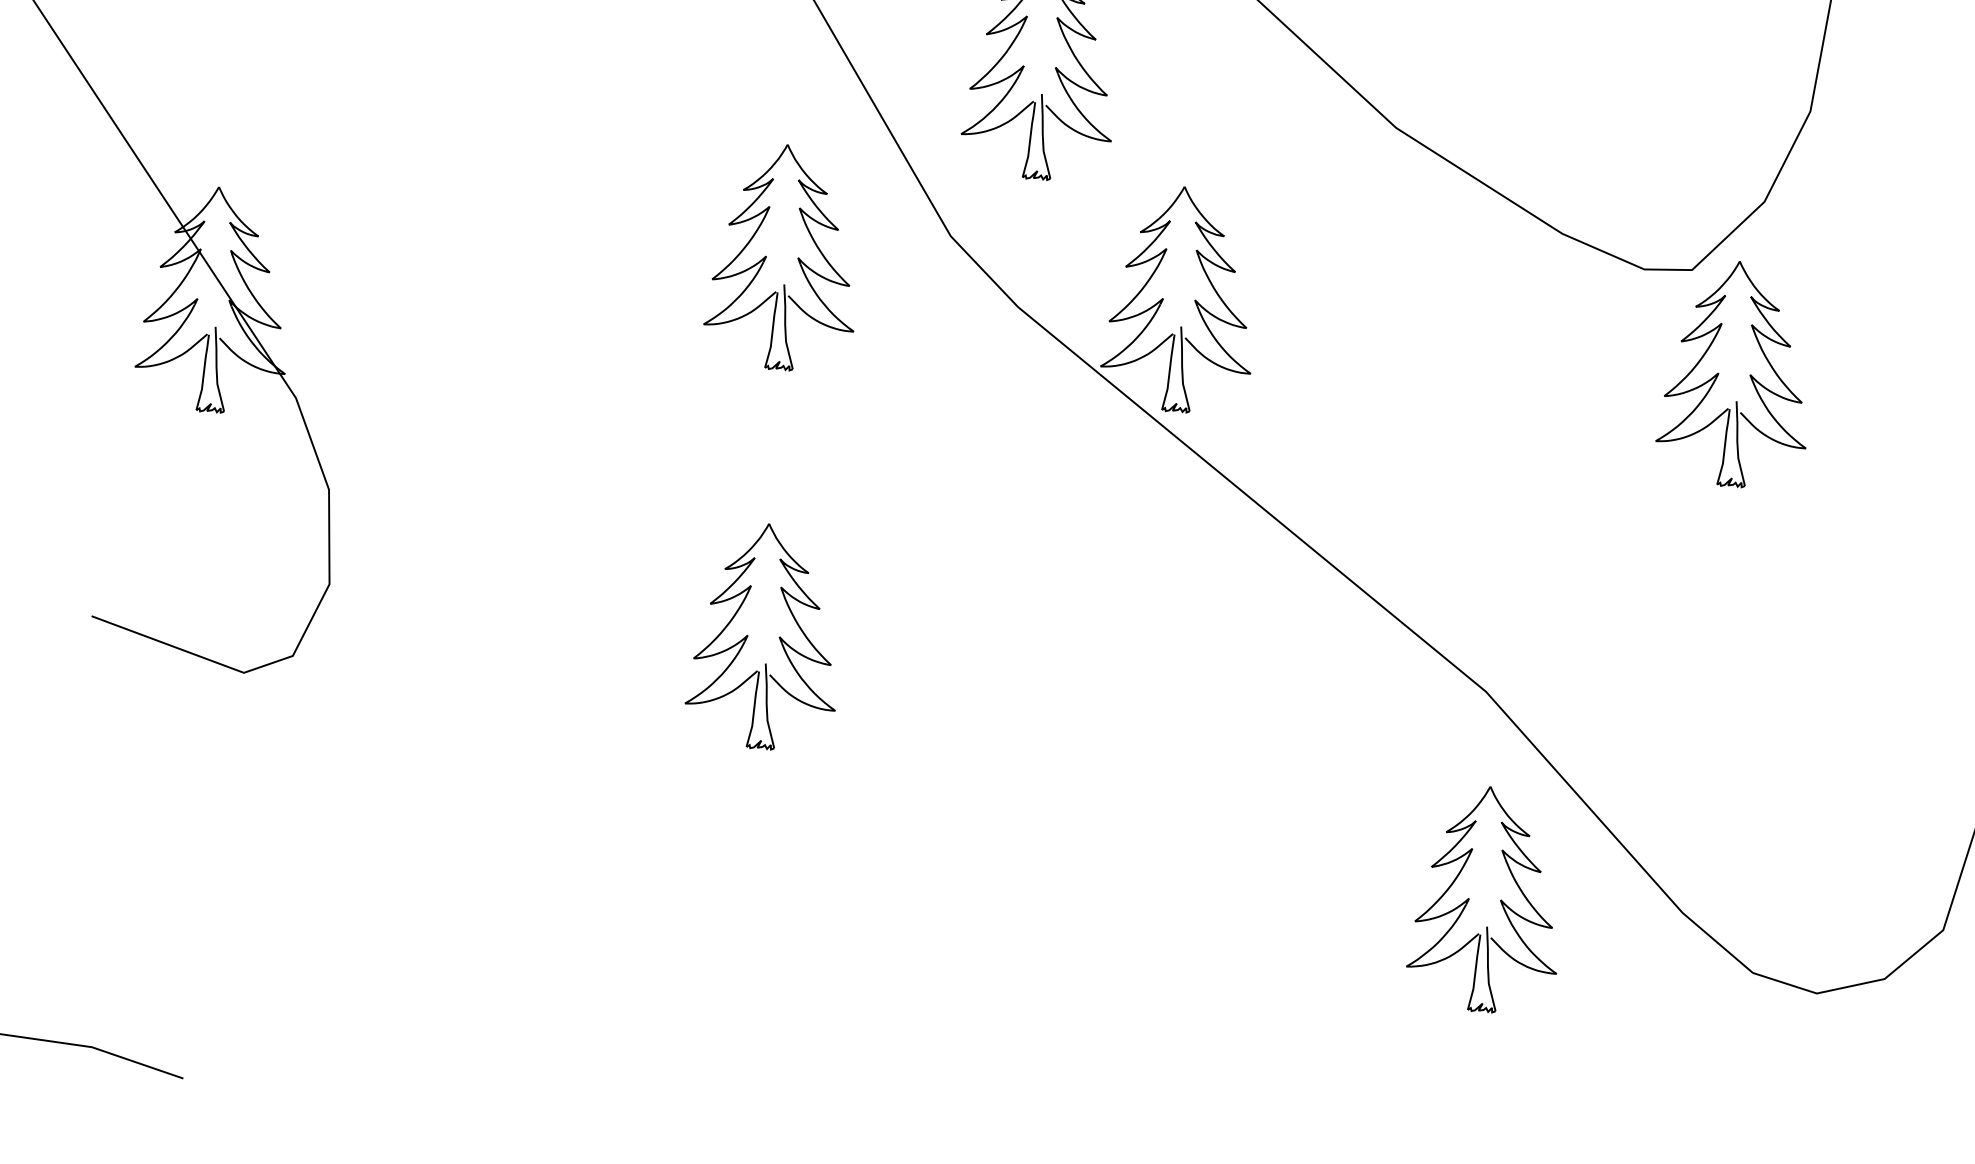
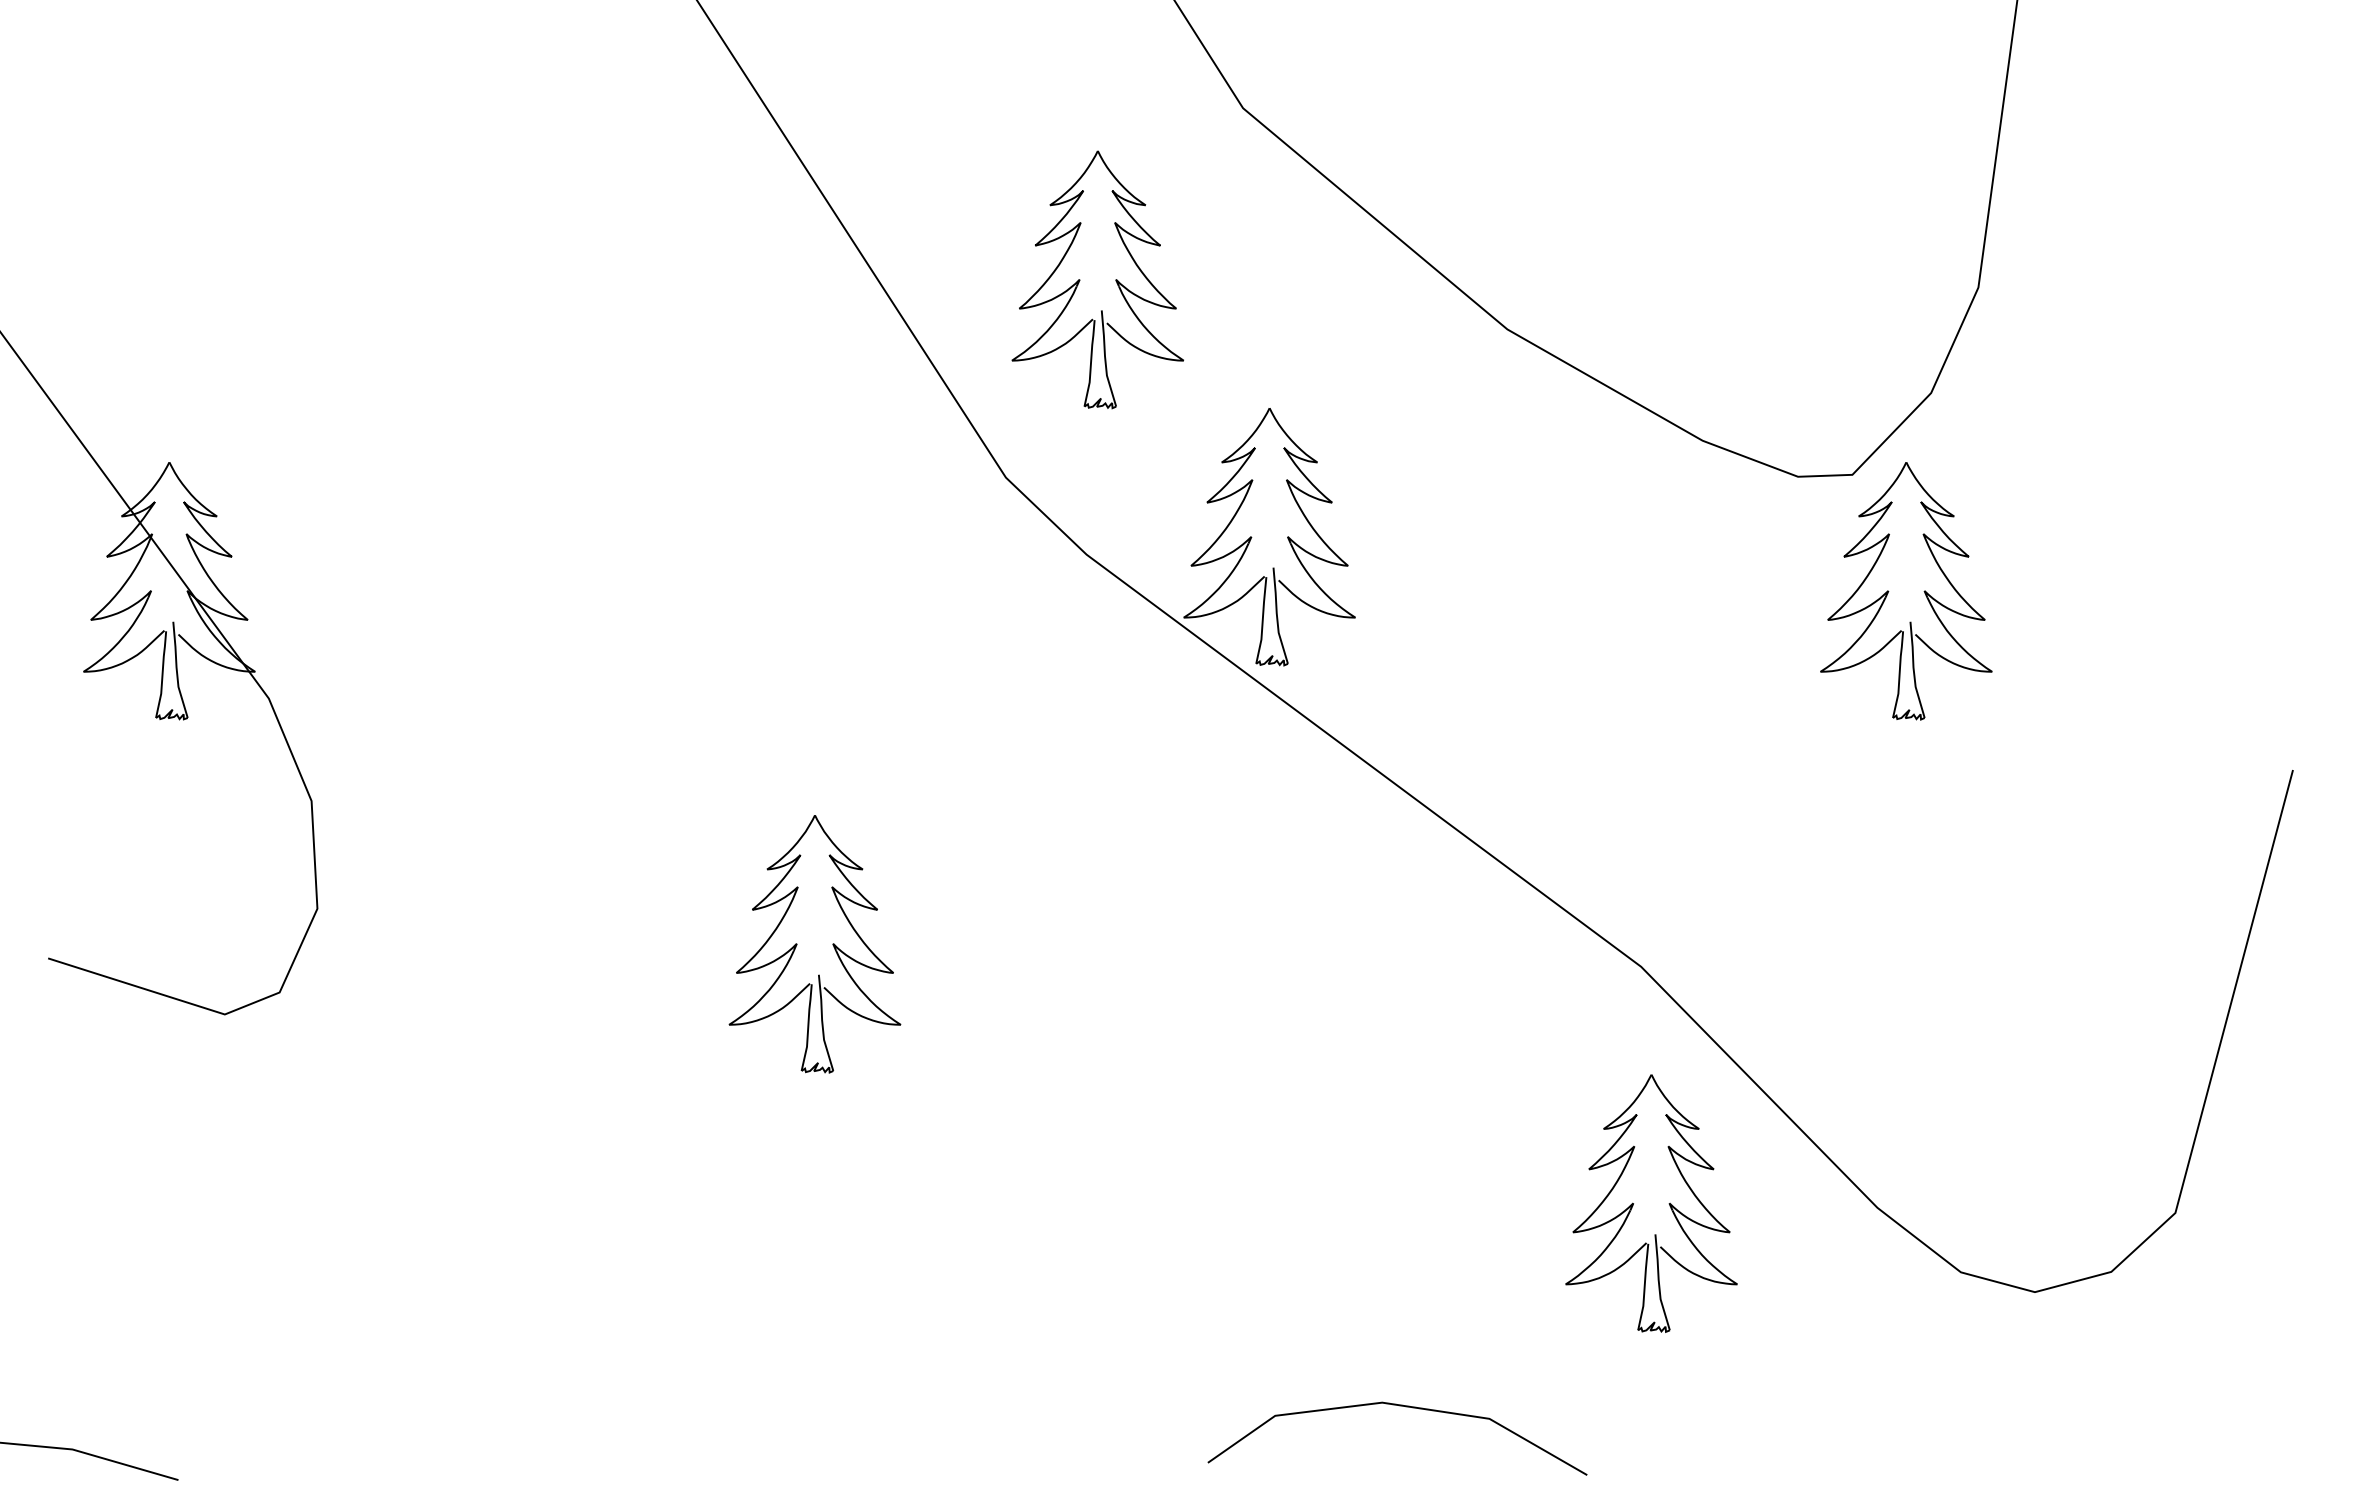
part: (766, 256) -> (797, 511), removed
line: (1260, 1067) -> (1405, 1407), added

